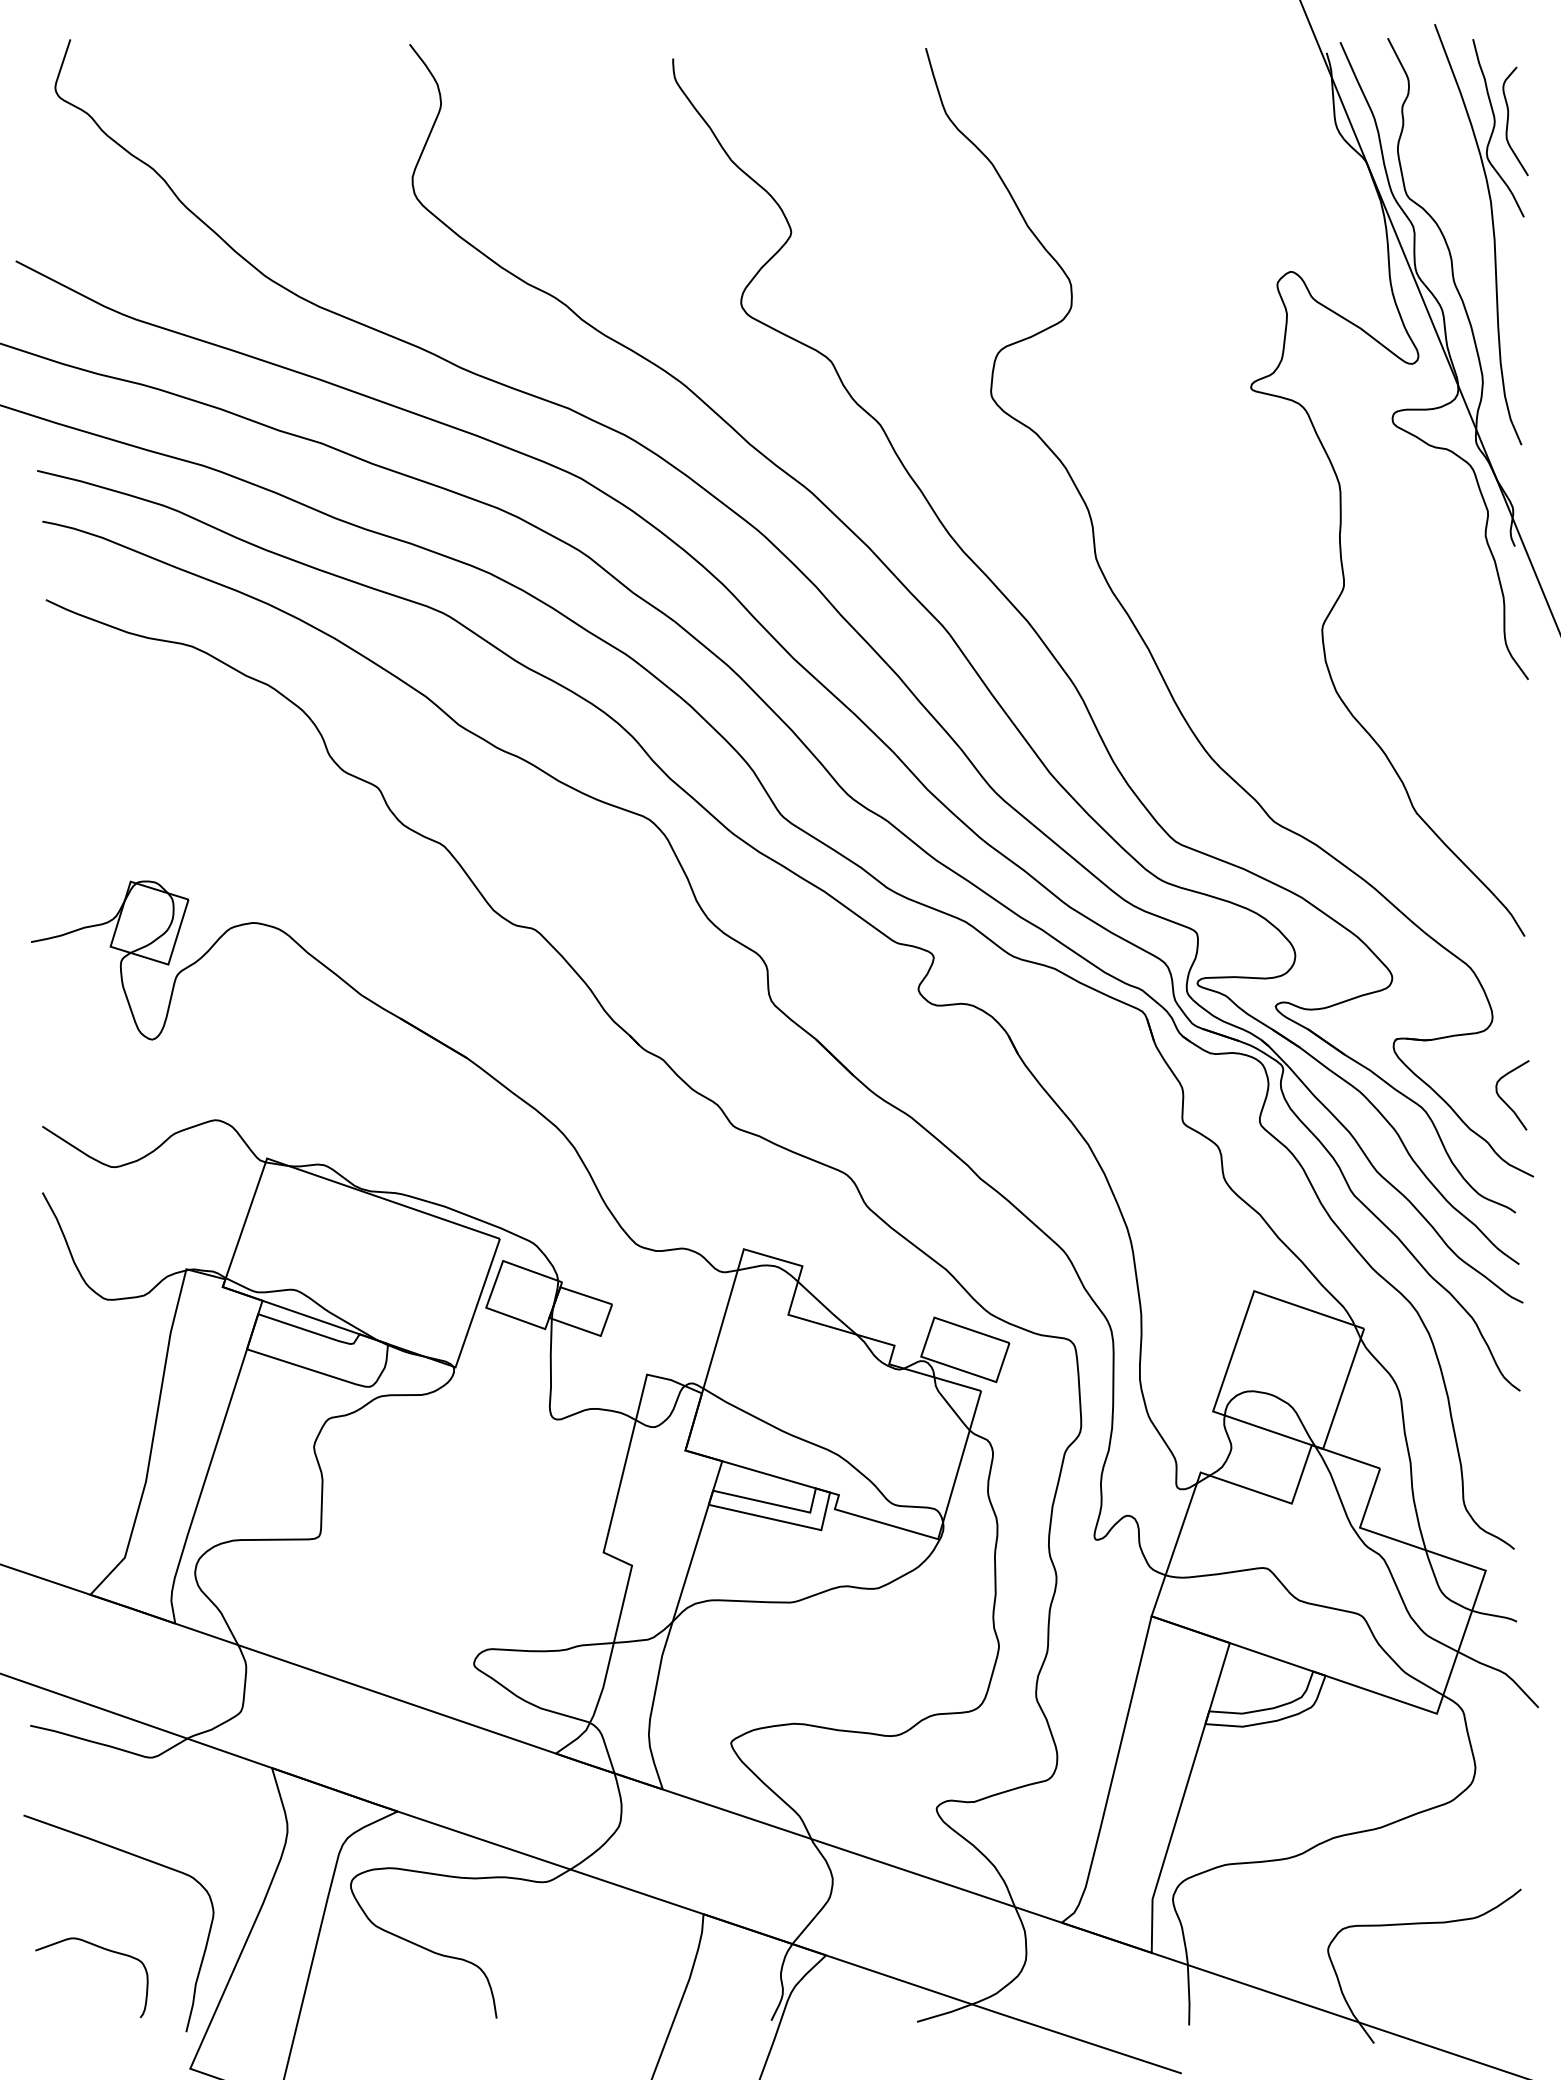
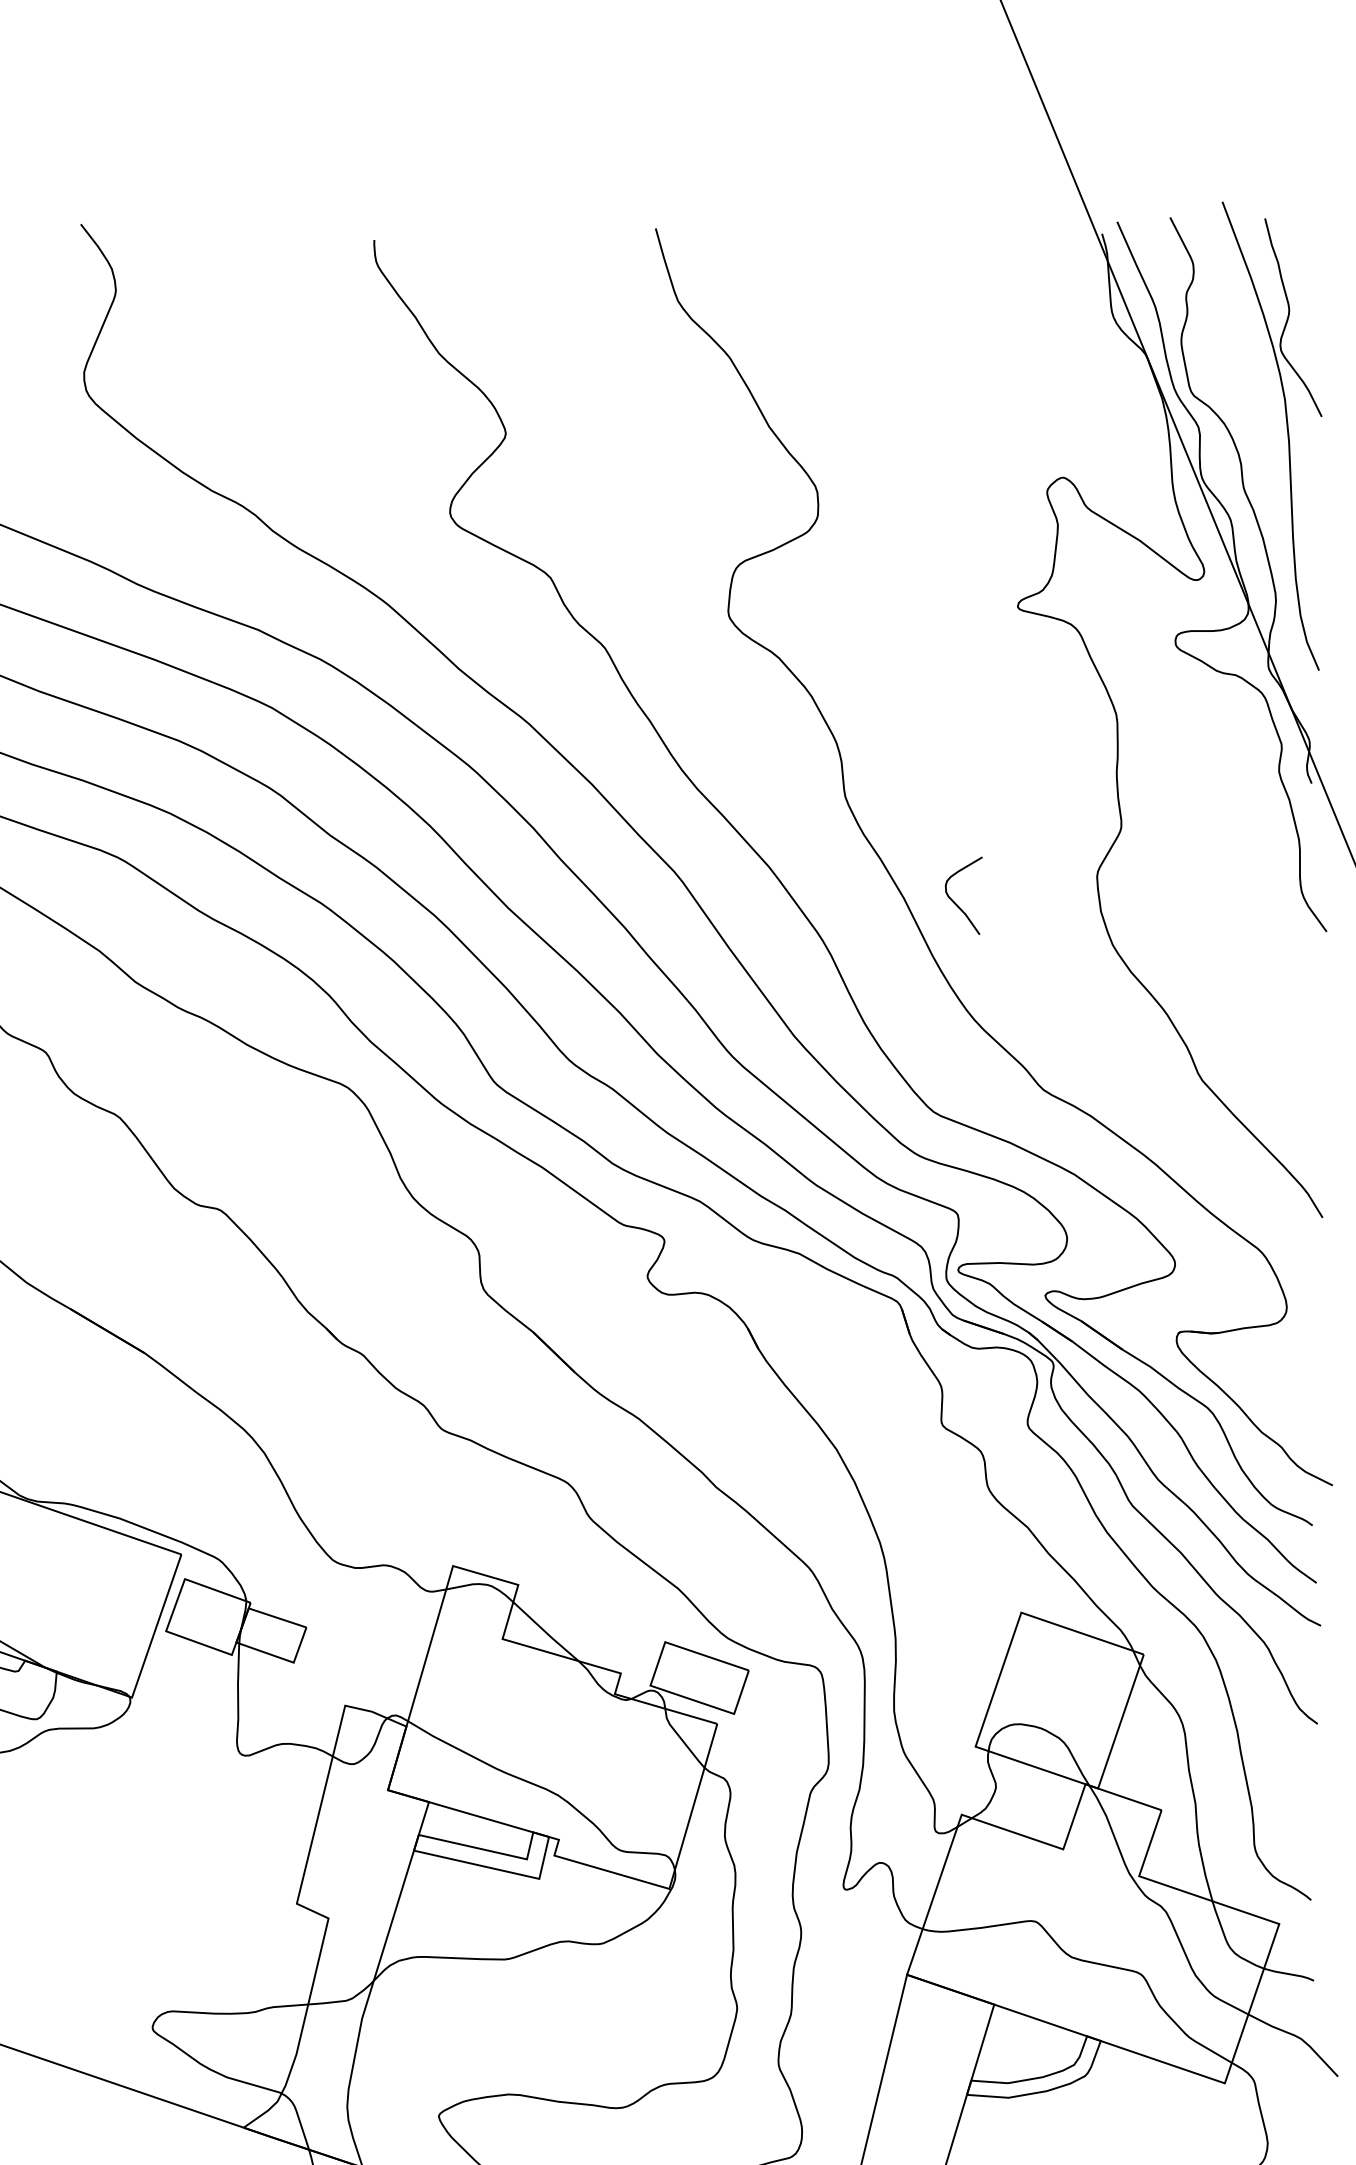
curve: (1508, 121) -> (1304, 310), removed
curve: (1505, 1101) -> (955, 902), moved

